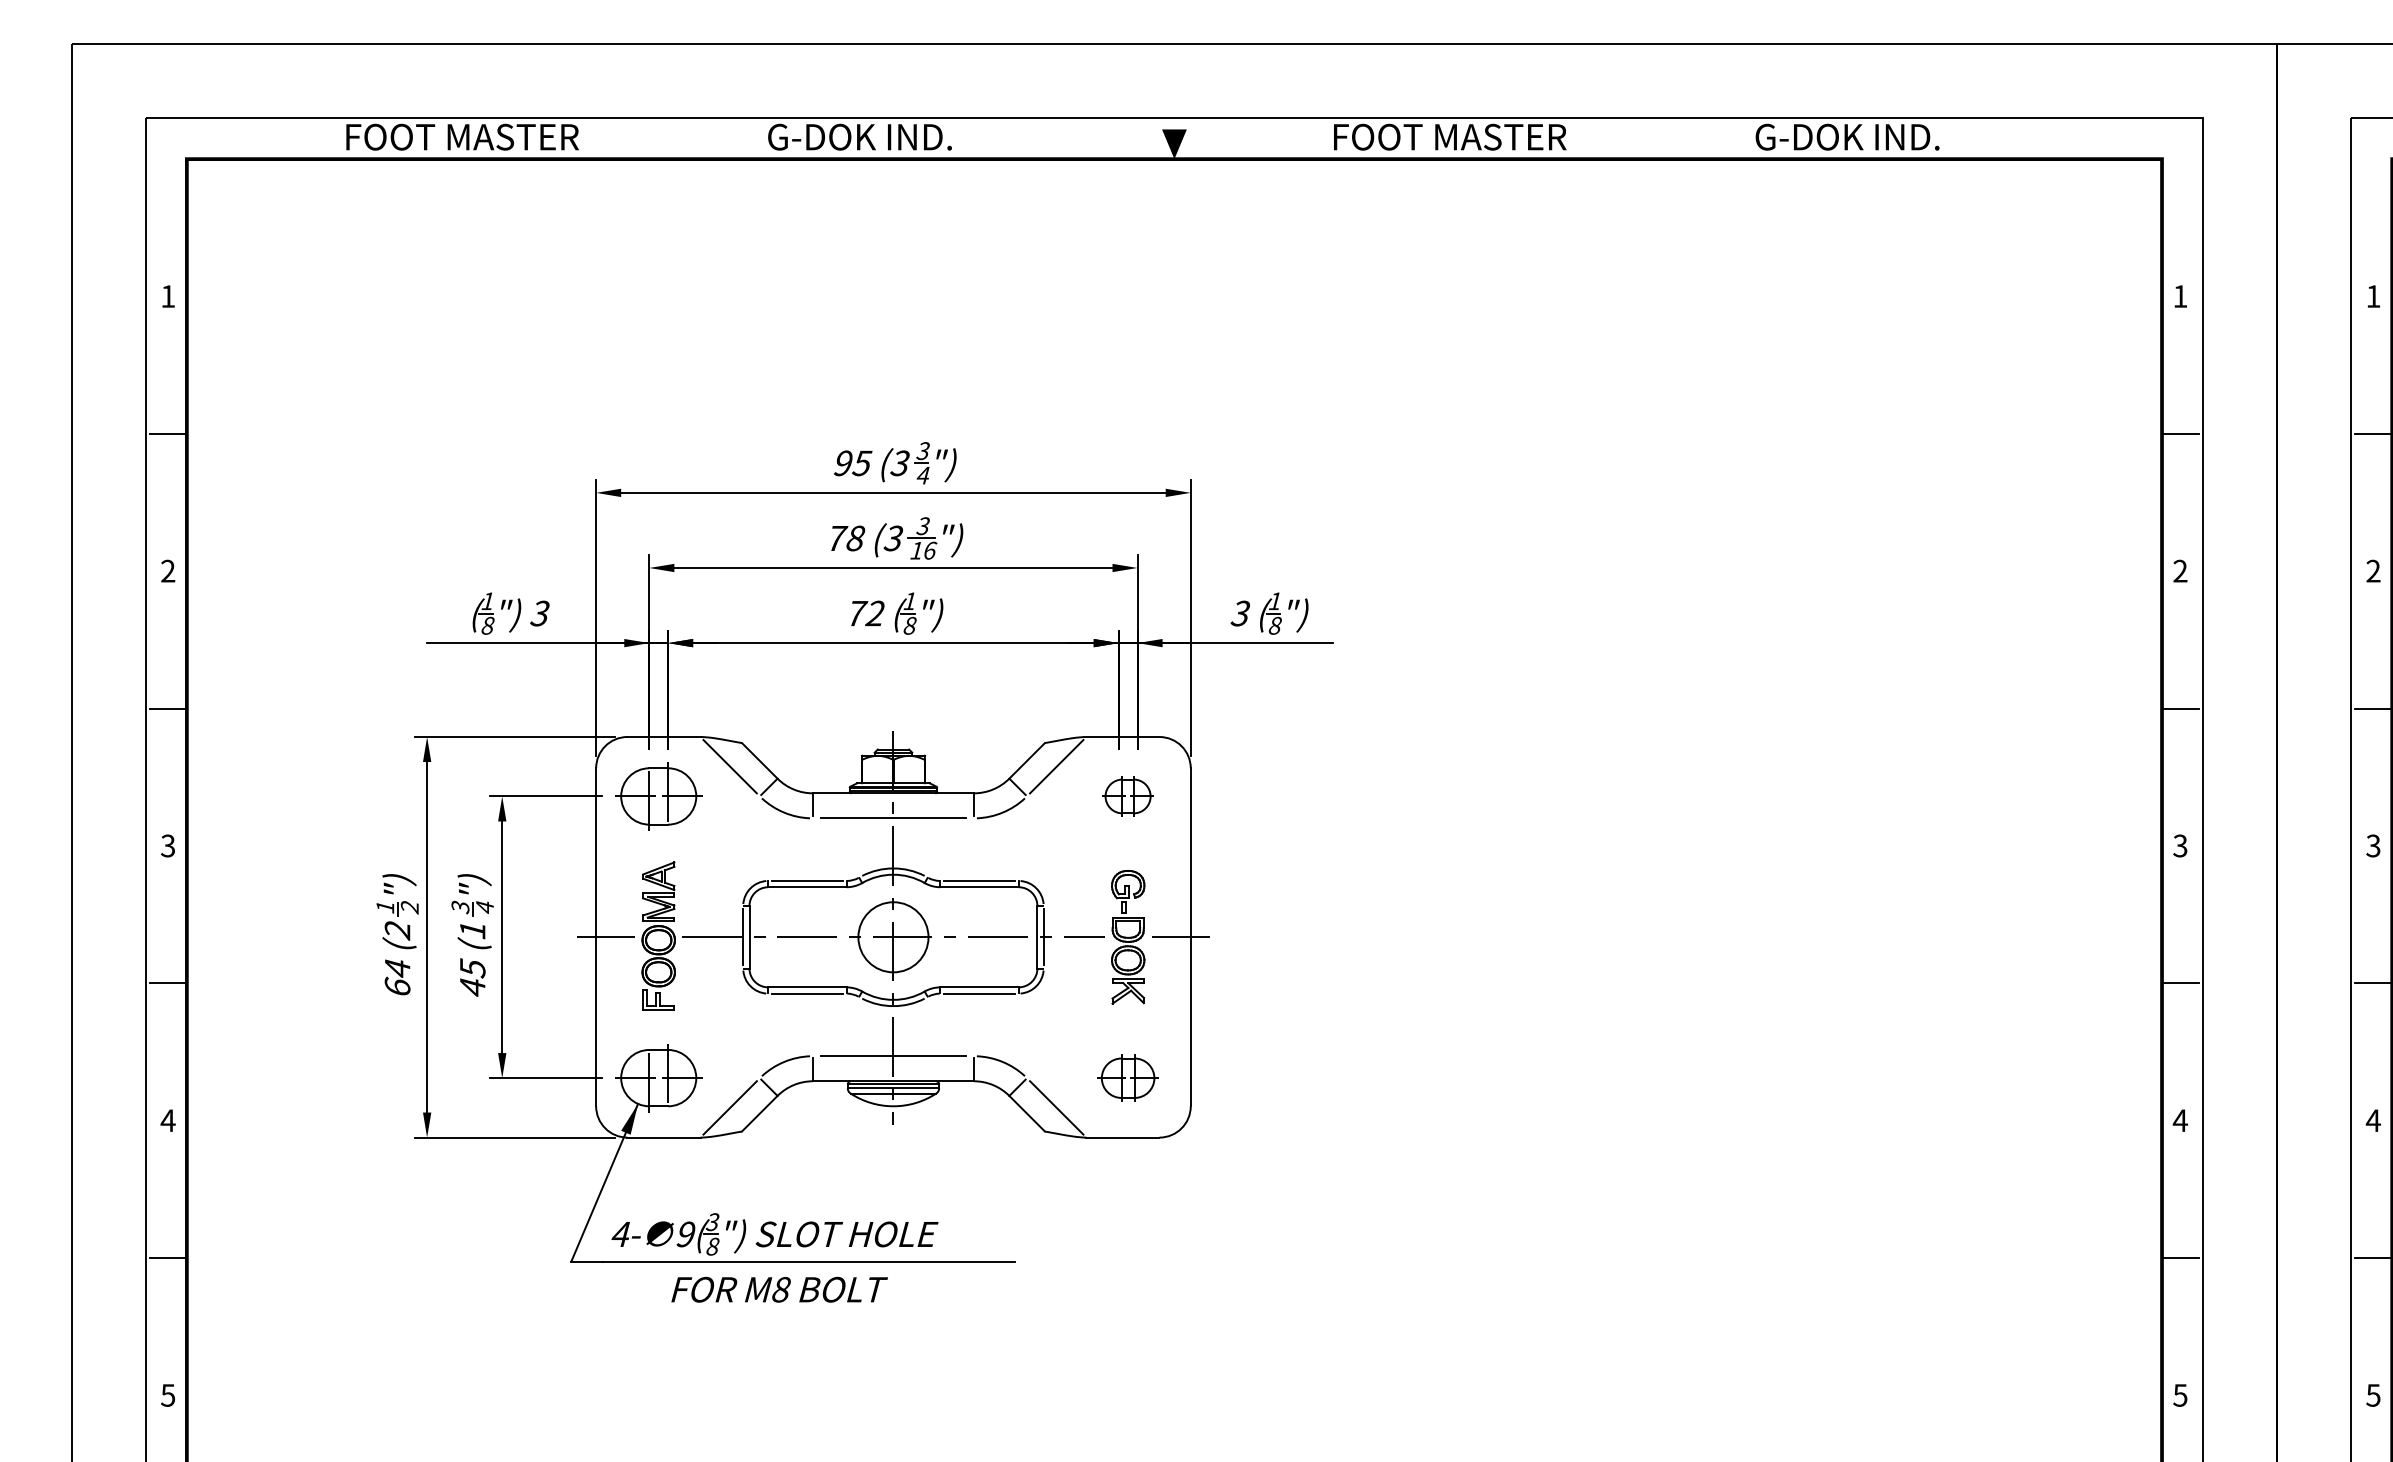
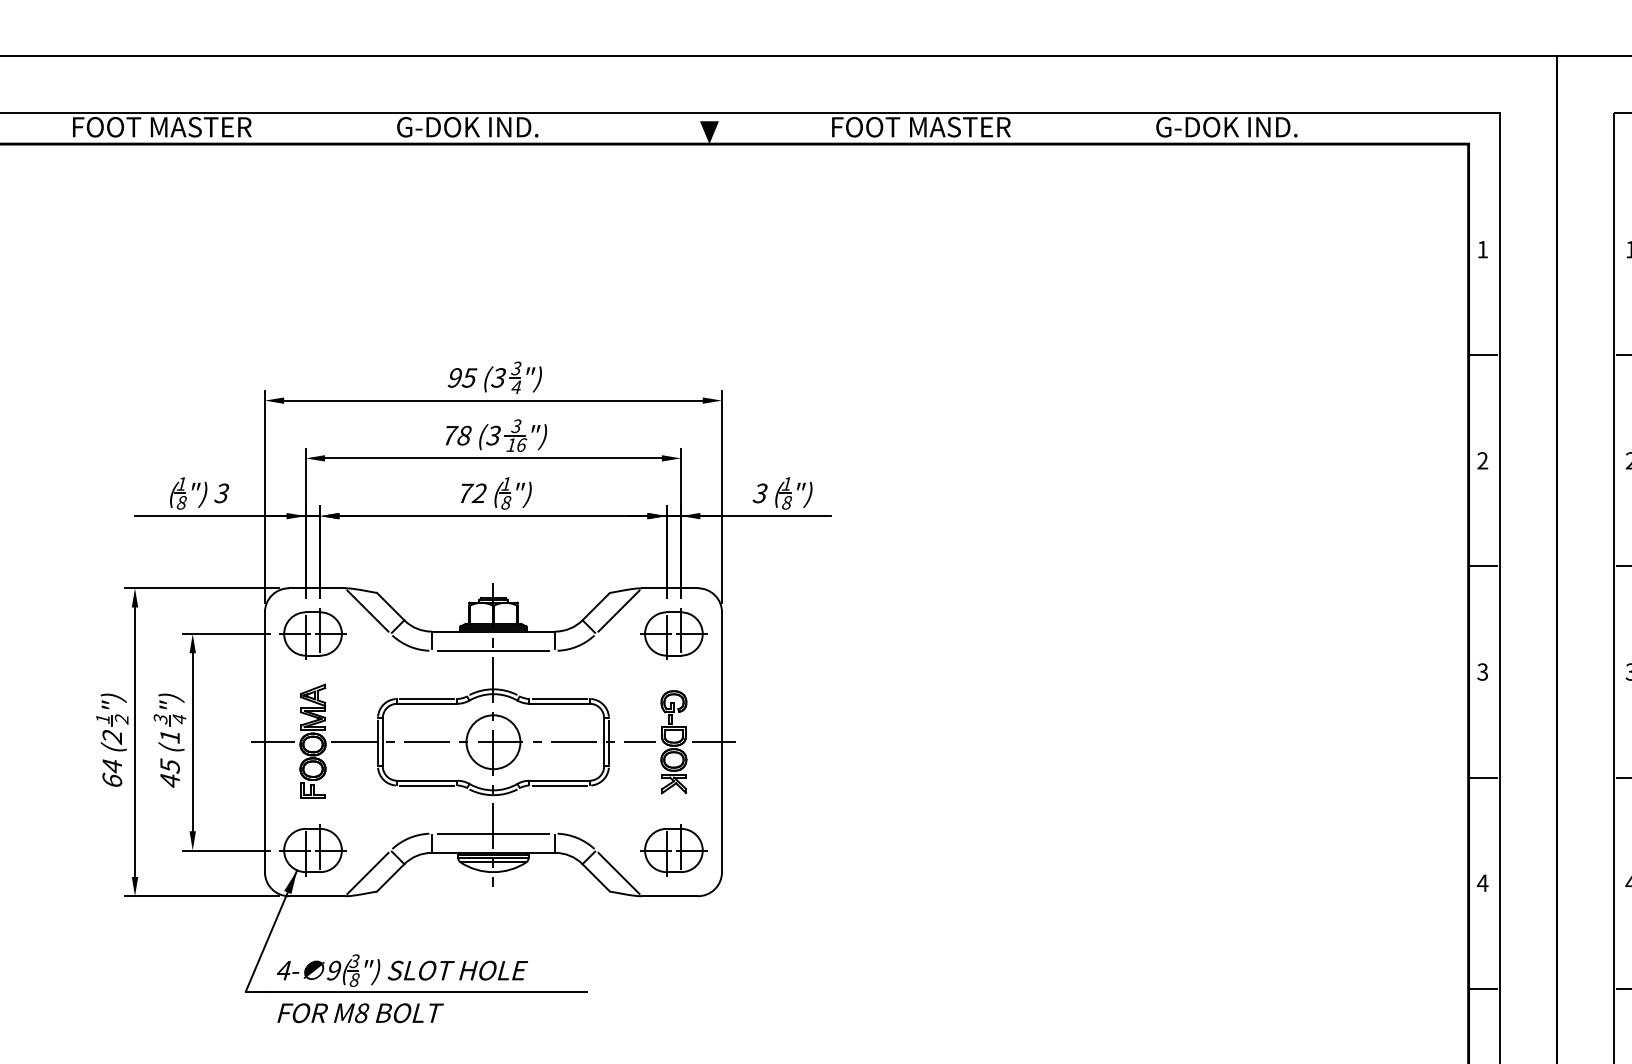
part: (1127, 796) -> (673, 634), size x1.67
part: (1127, 1078) -> (673, 850), size x1.43
text: (779, 1289) -> (360, 1012), moved

